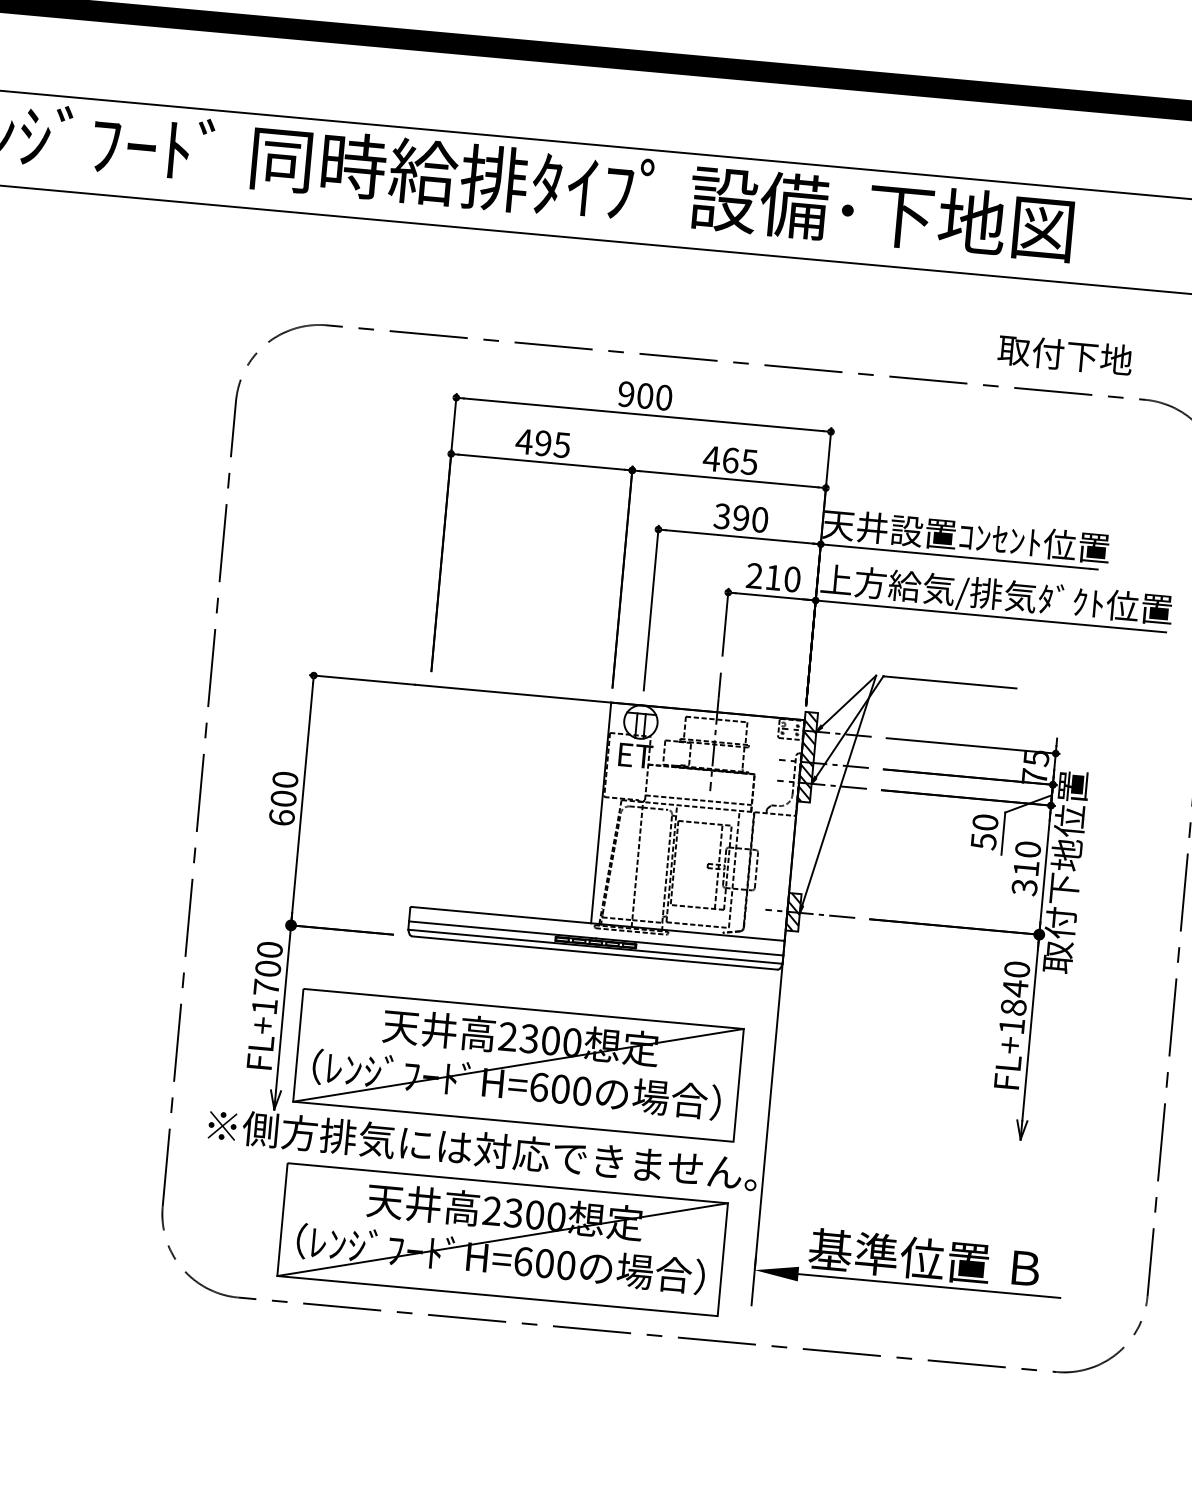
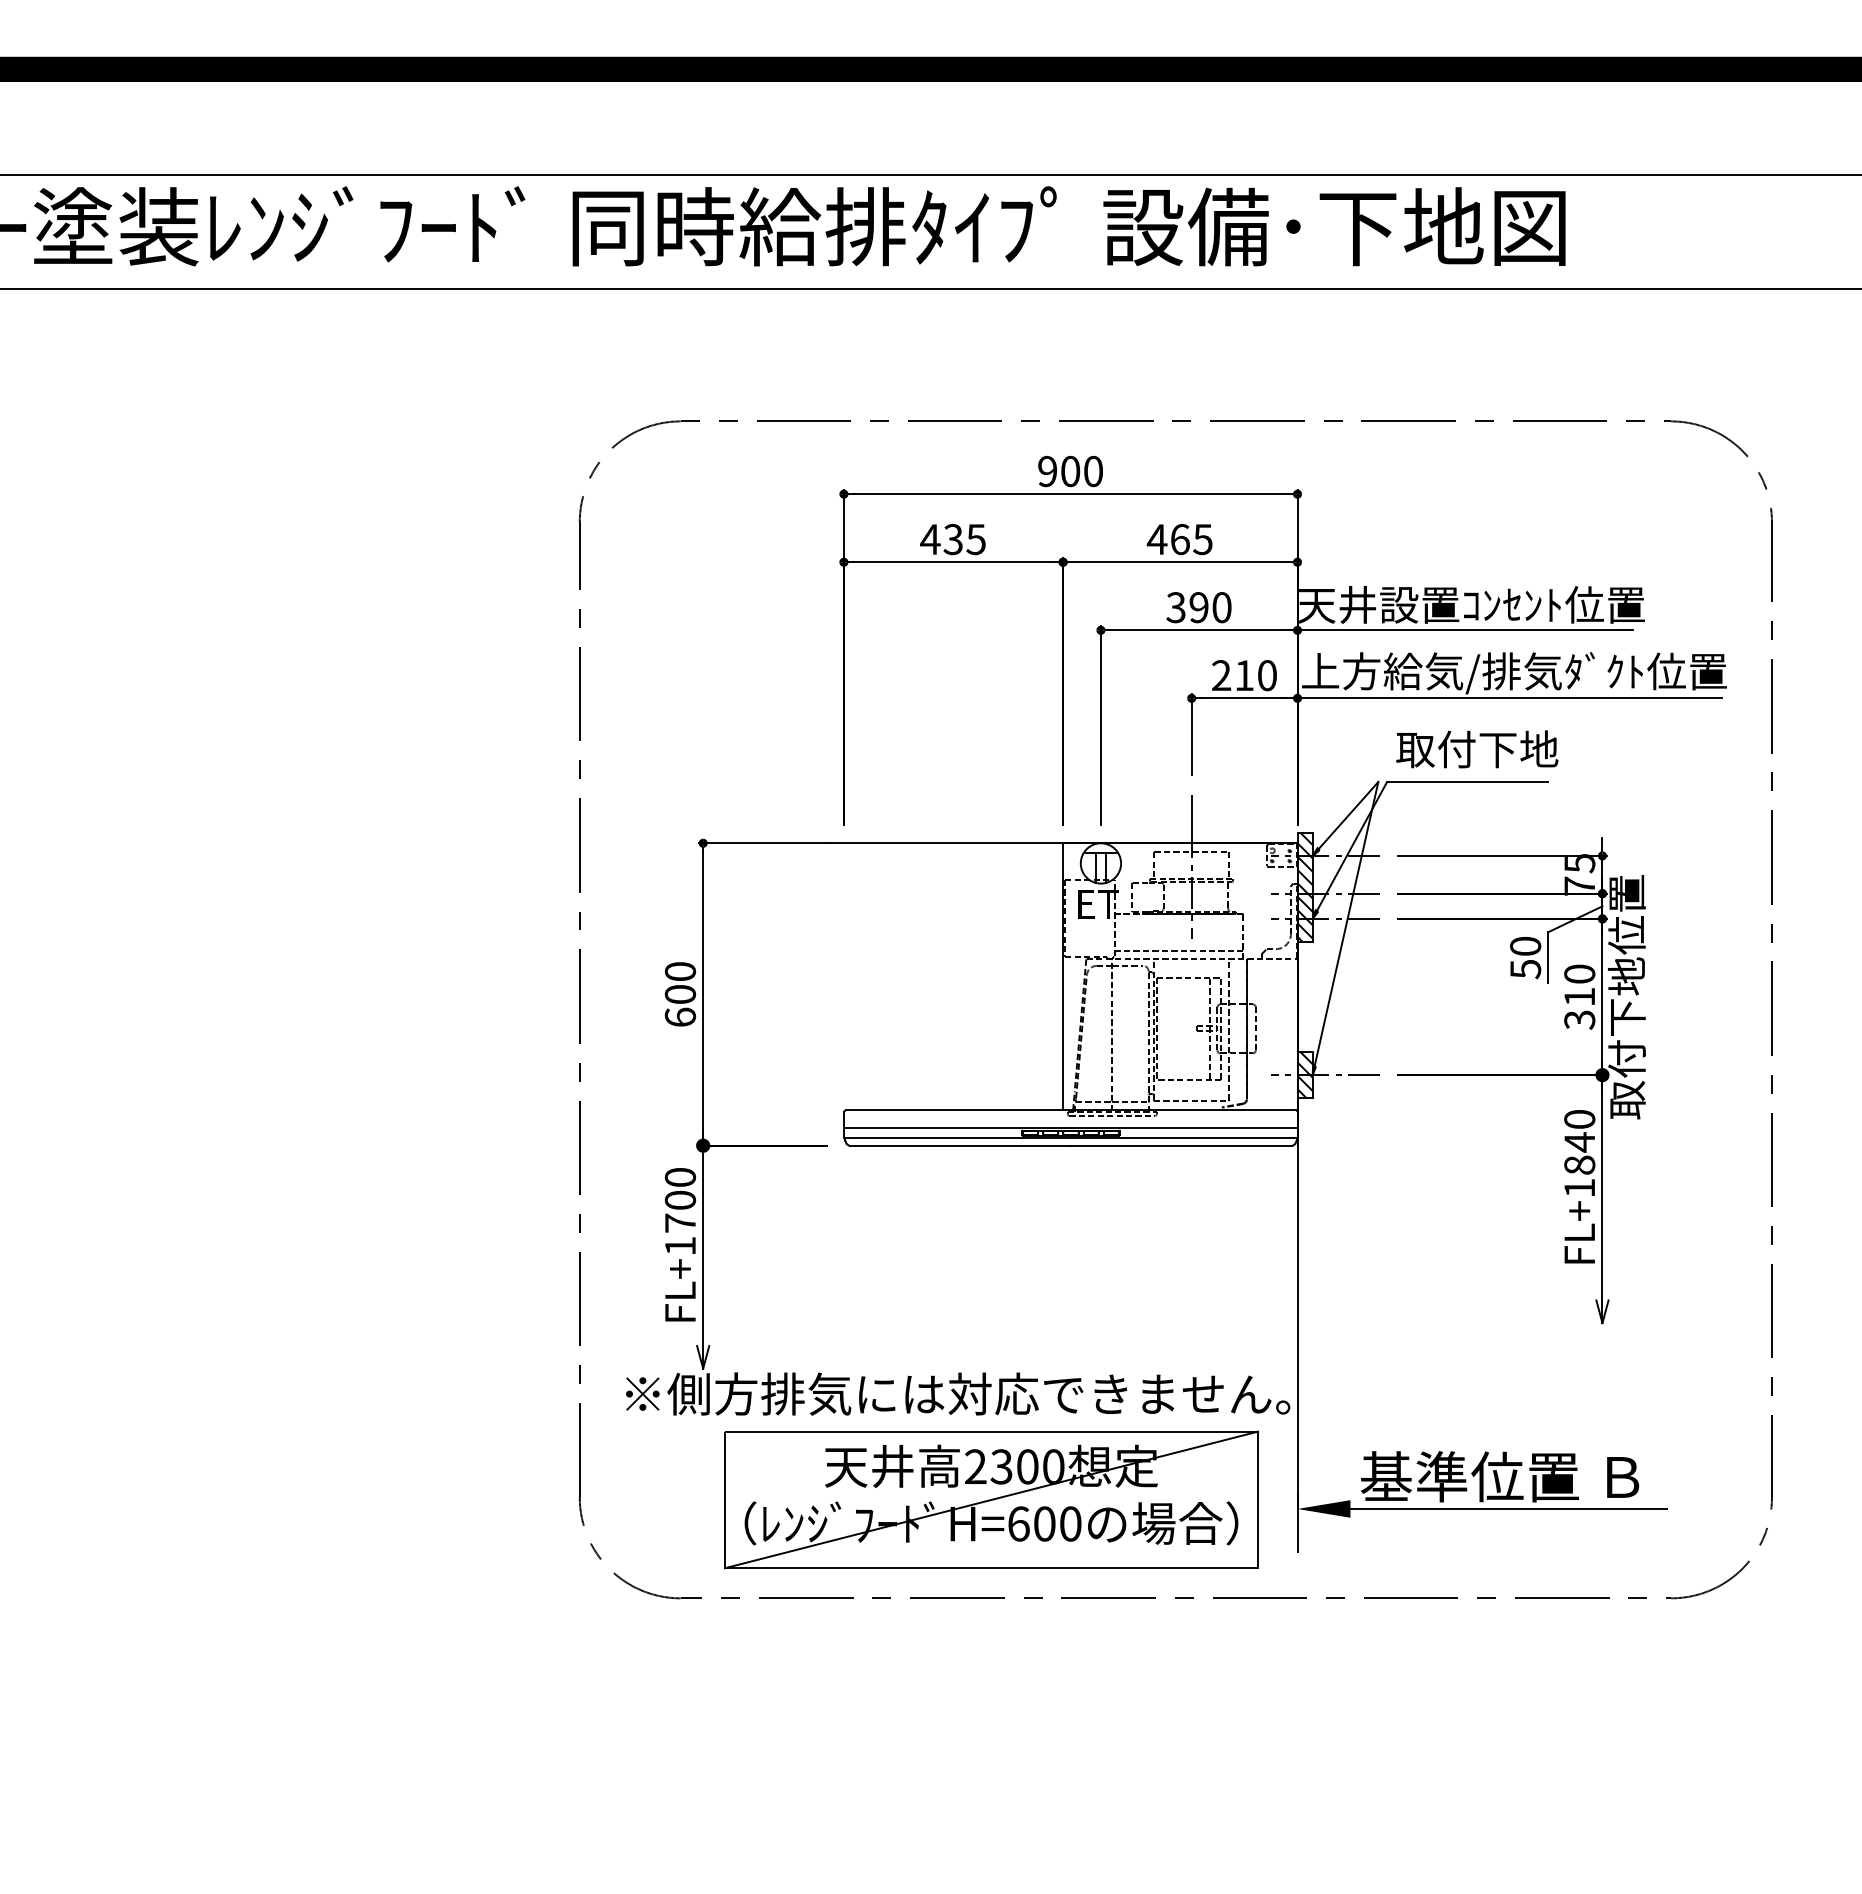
text: (1065, 355) -> (1477, 749), moved
text: (542, 443) -> (952, 539), 495 -> 435
part: (518, 1065) -> (991, 1288), removed

